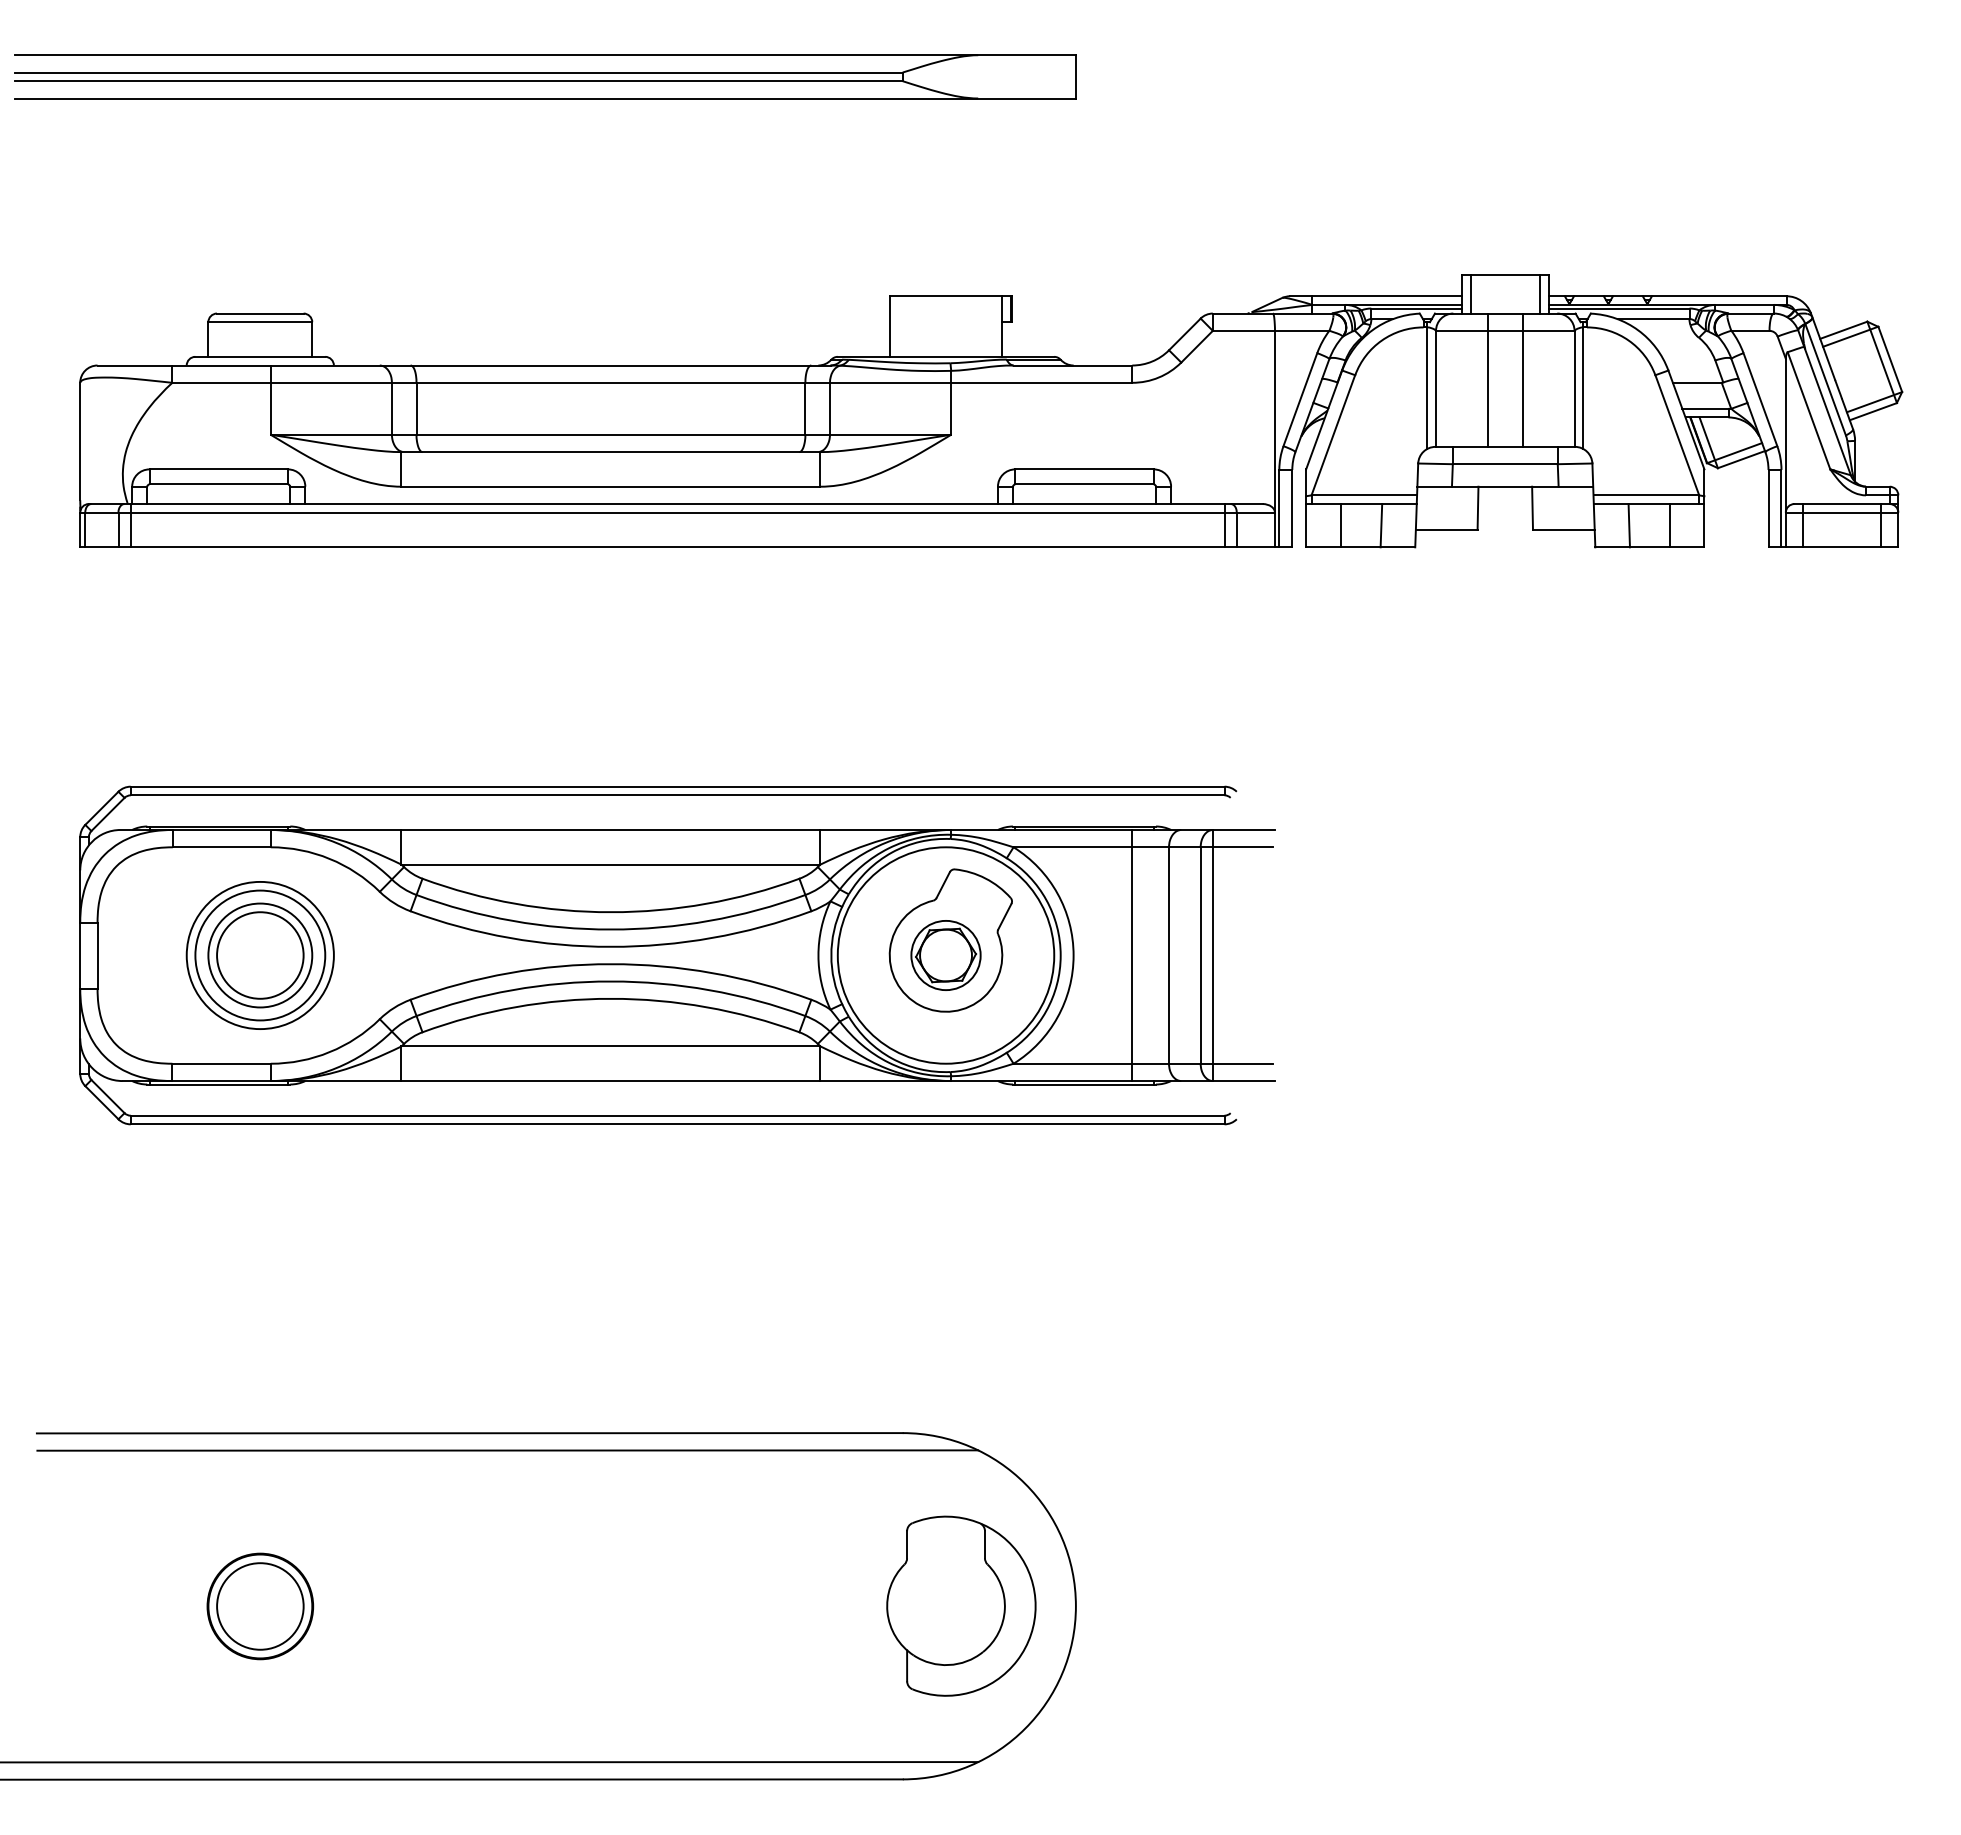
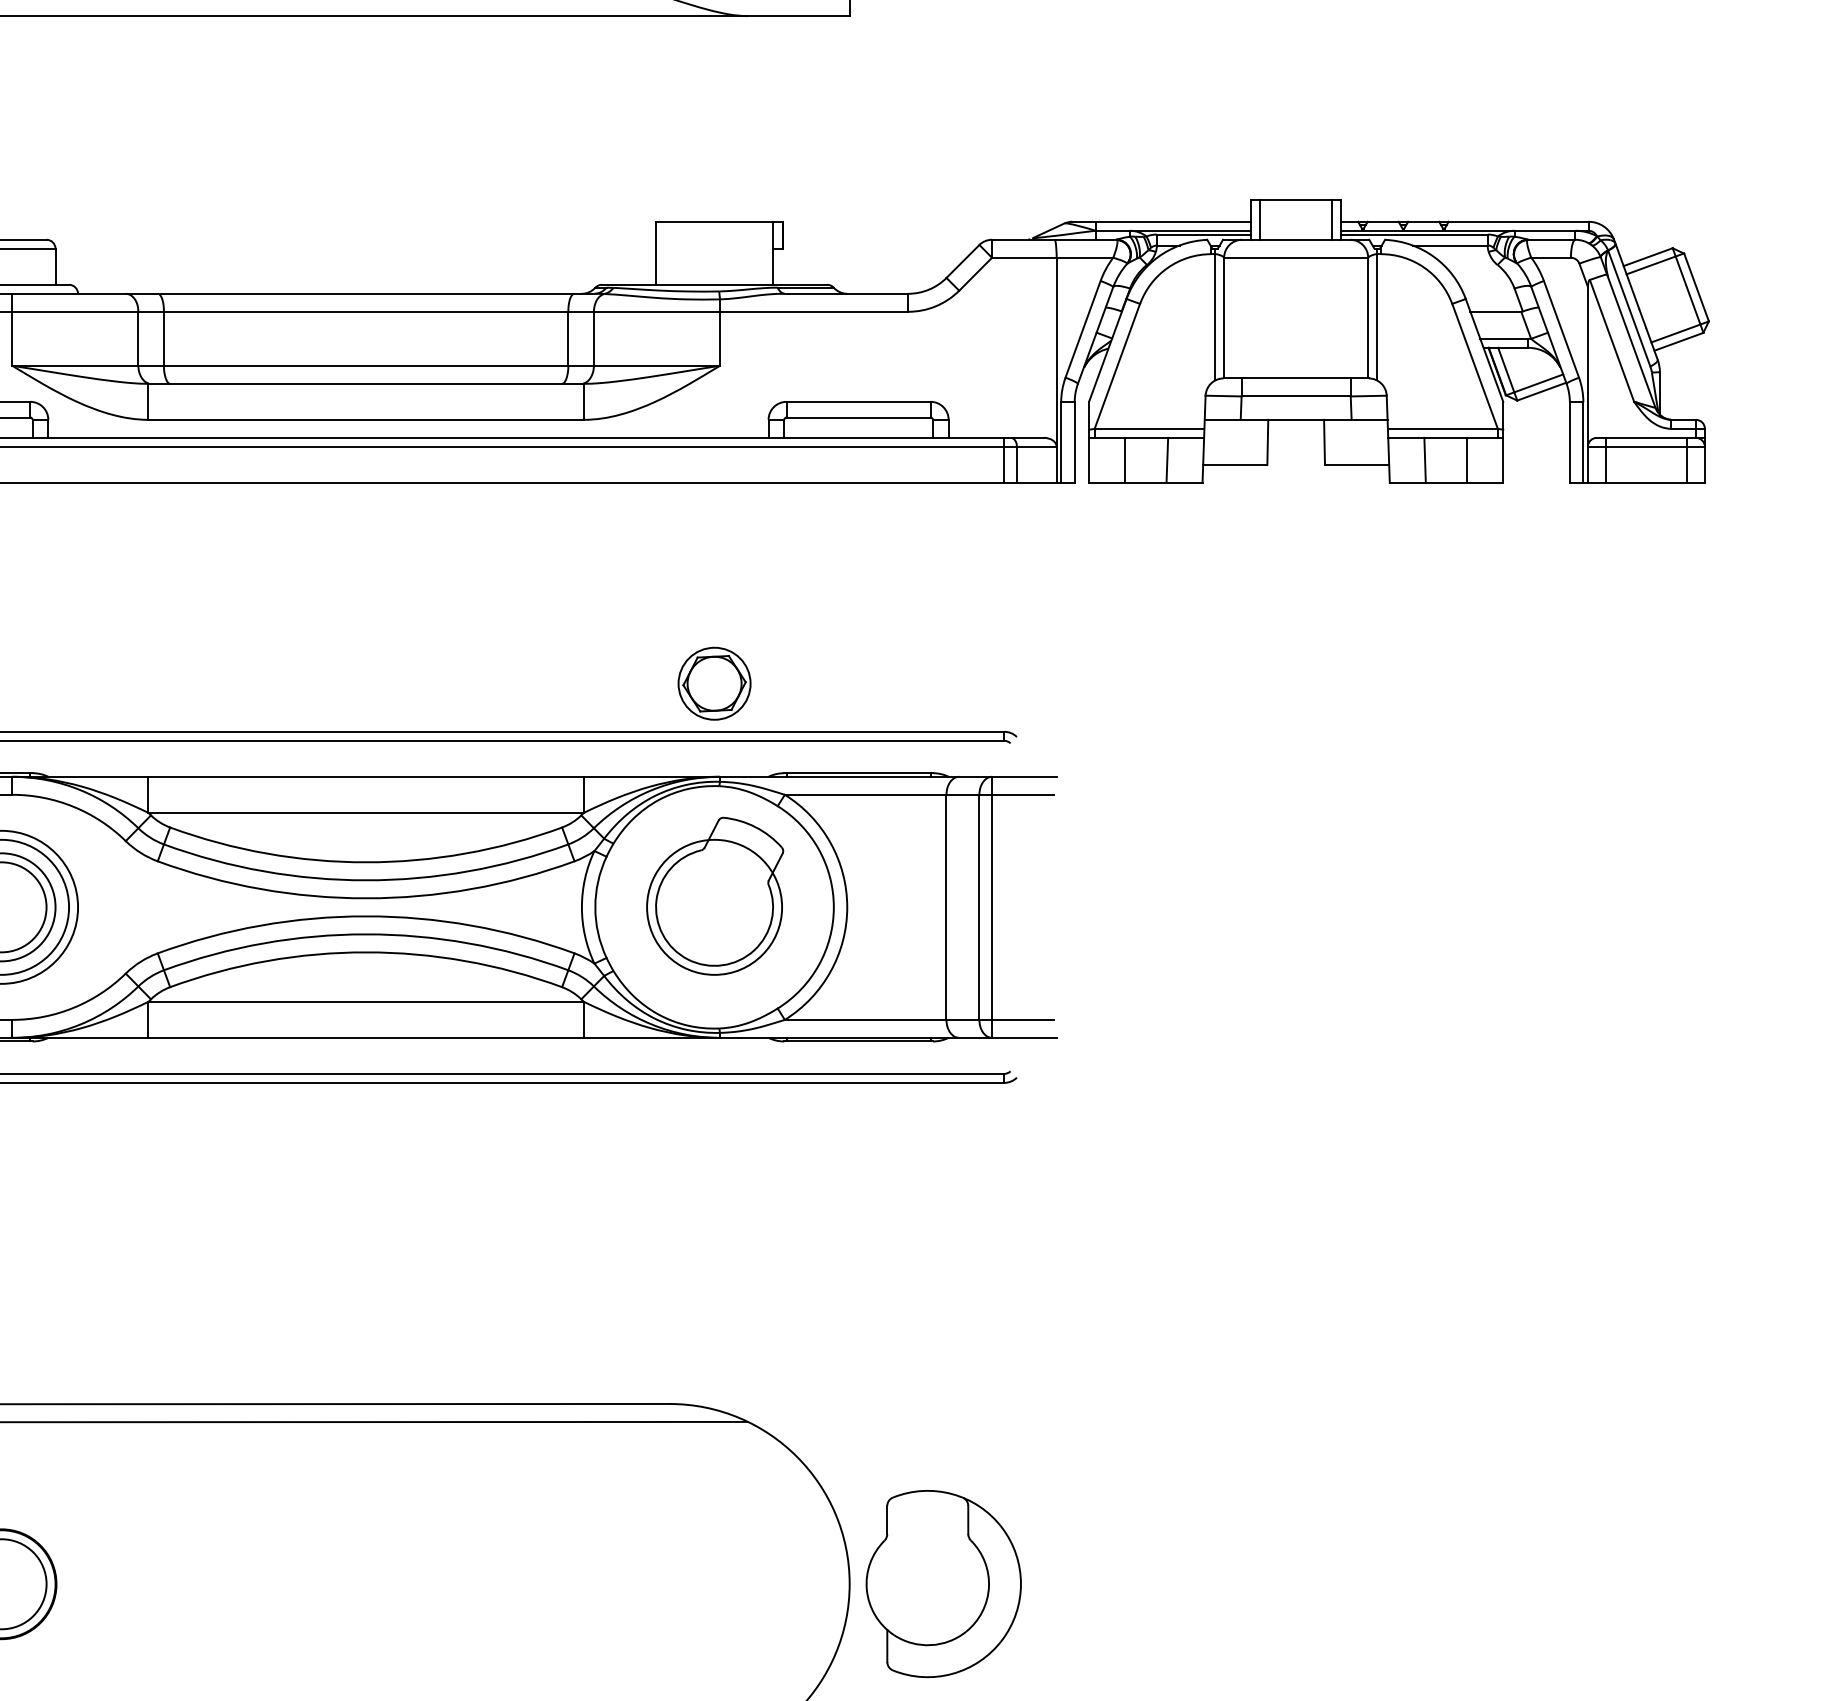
line: (1487, 379) -> (1277, 308), removed
line: (1522, 379) -> (1314, 308), removed
circle: (945, 955) -> (714, 907), size x0.6
part: (945, 955) -> (714, 683), moved
line: (1132, 955) -> (908, 907), removed
part: (961, 1605) -> (943, 1583), moved

